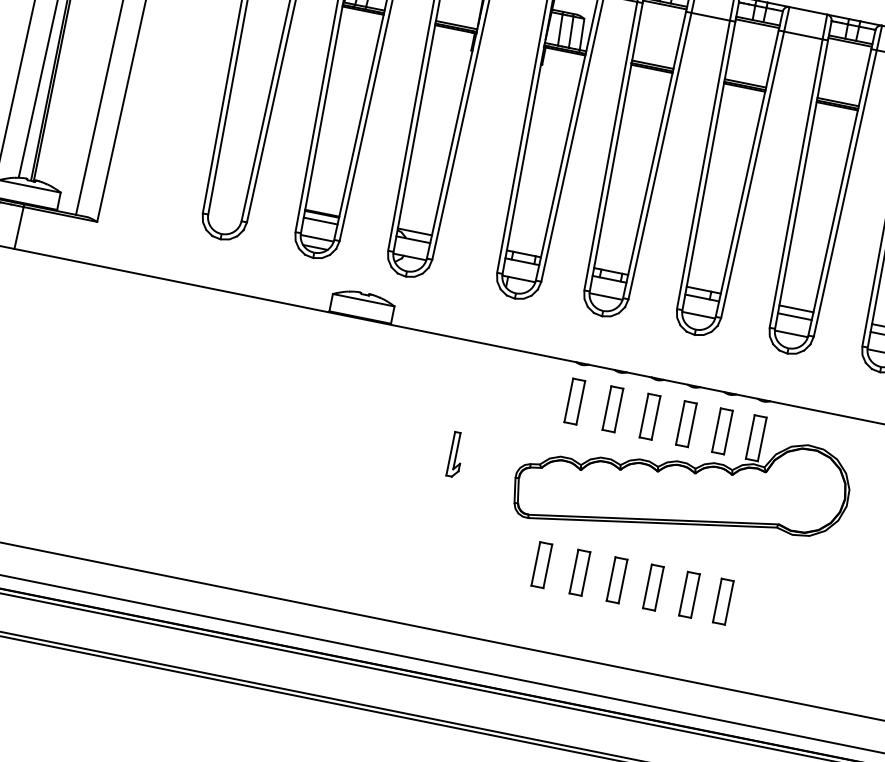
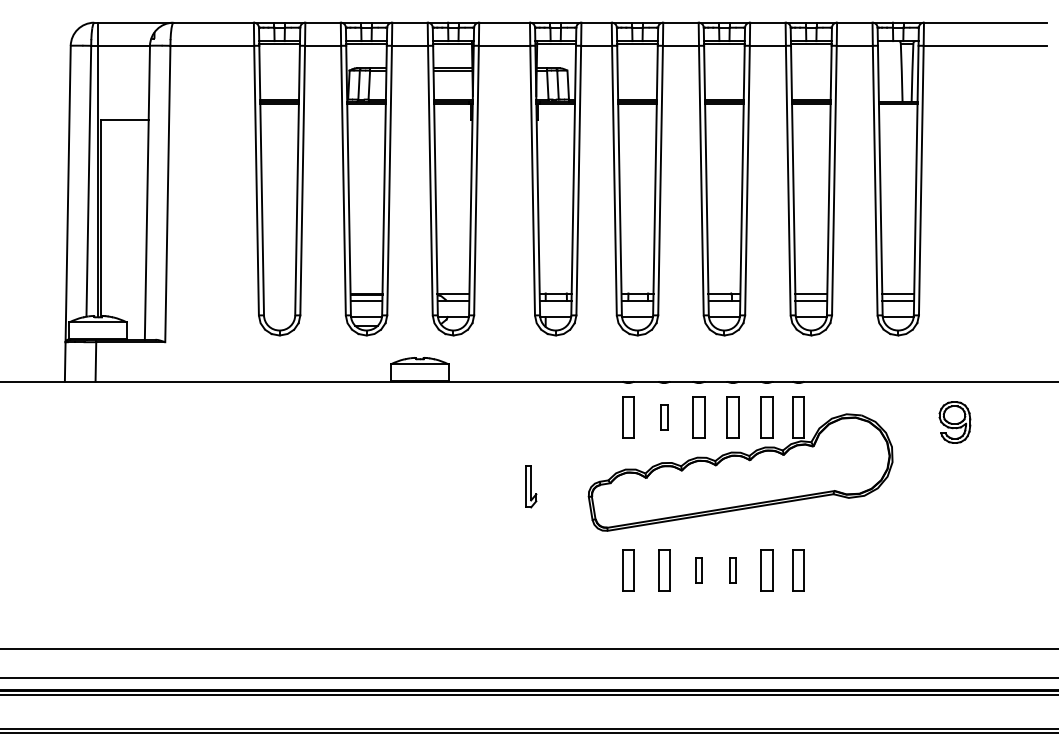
part: (613, 409) -> (664, 417), size x0.6
part: (616, 579) -> (698, 570), size x0.6
part: (652, 587) -> (732, 570), size x0.6

